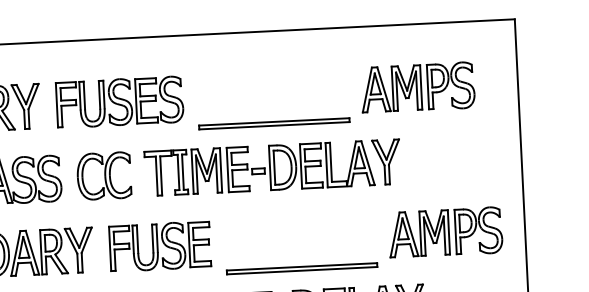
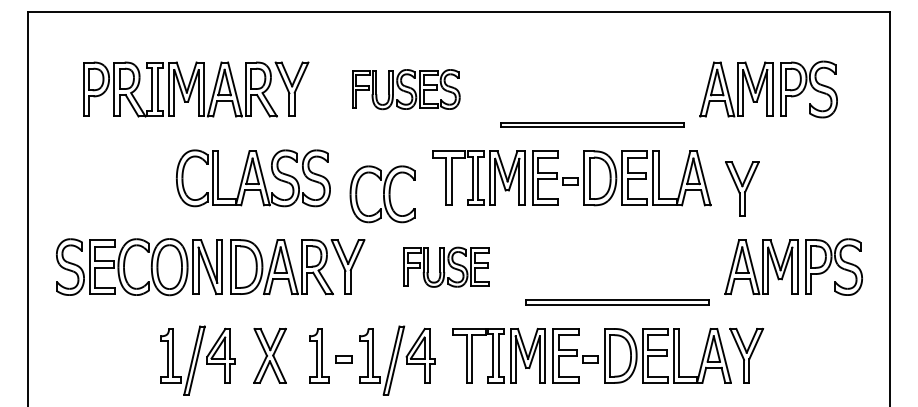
part: (120, 102) -> (406, 89), size x0.7
part: (386, 161) -> (742, 188), moved
part: (104, 176) -> (382, 194), moved
part: (160, 246) -> (446, 267), size x0.7

